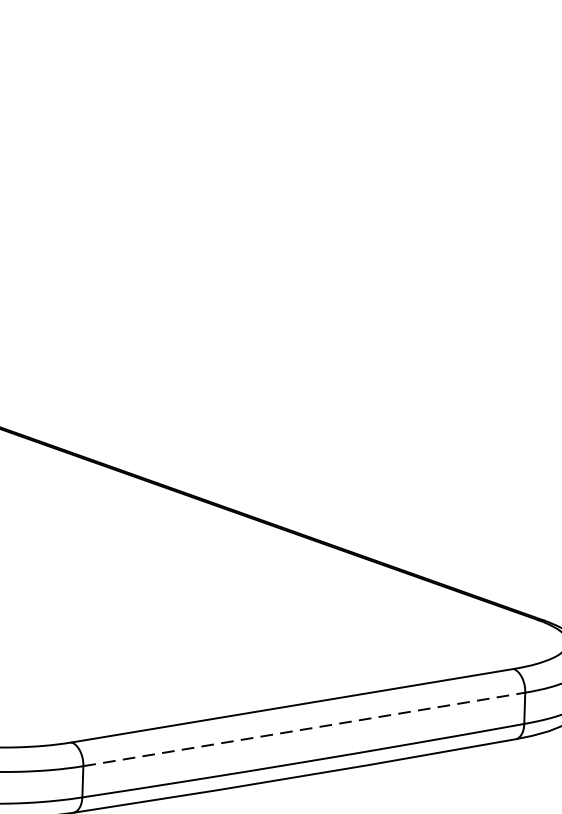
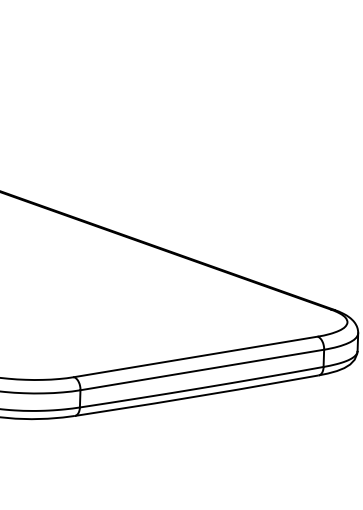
line: (304, 728) -> (202, 369), dashed -> solid

